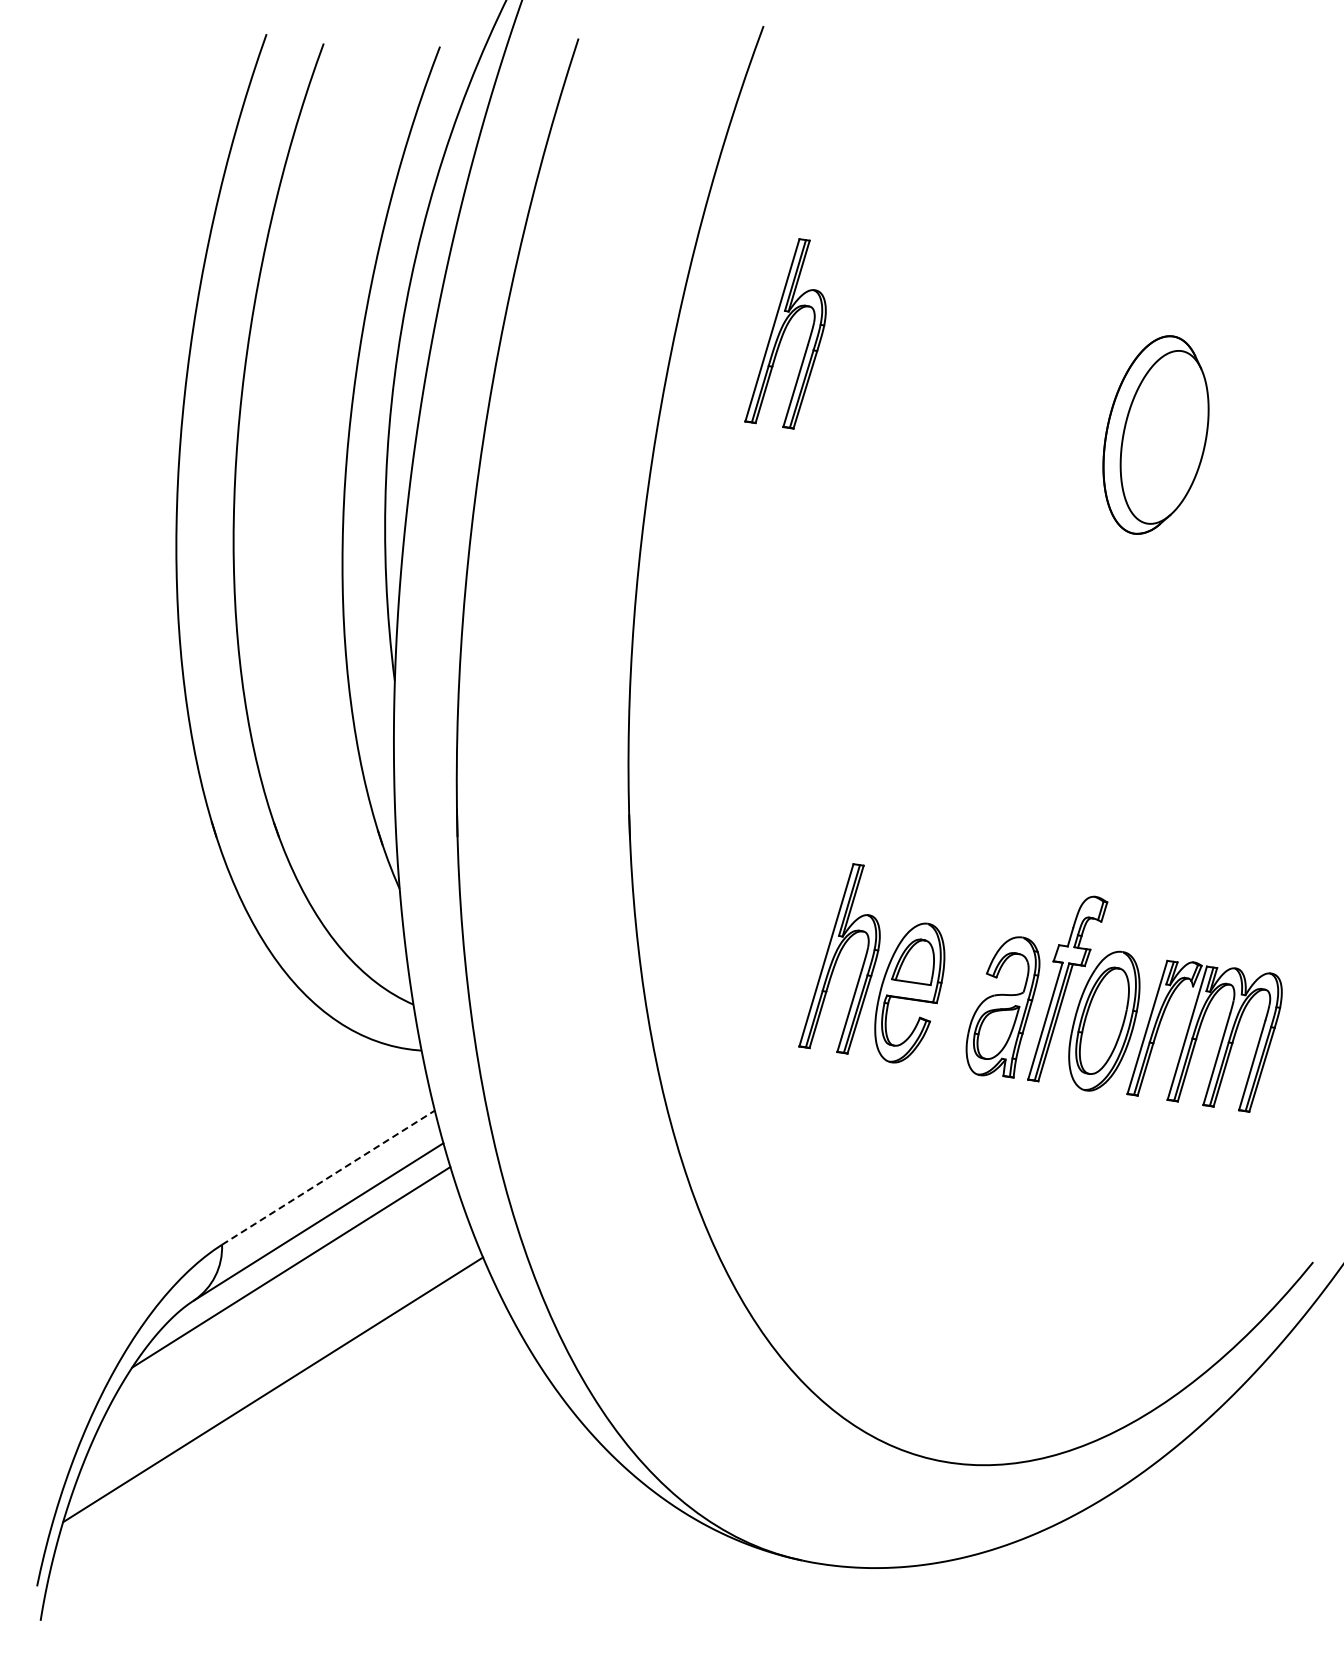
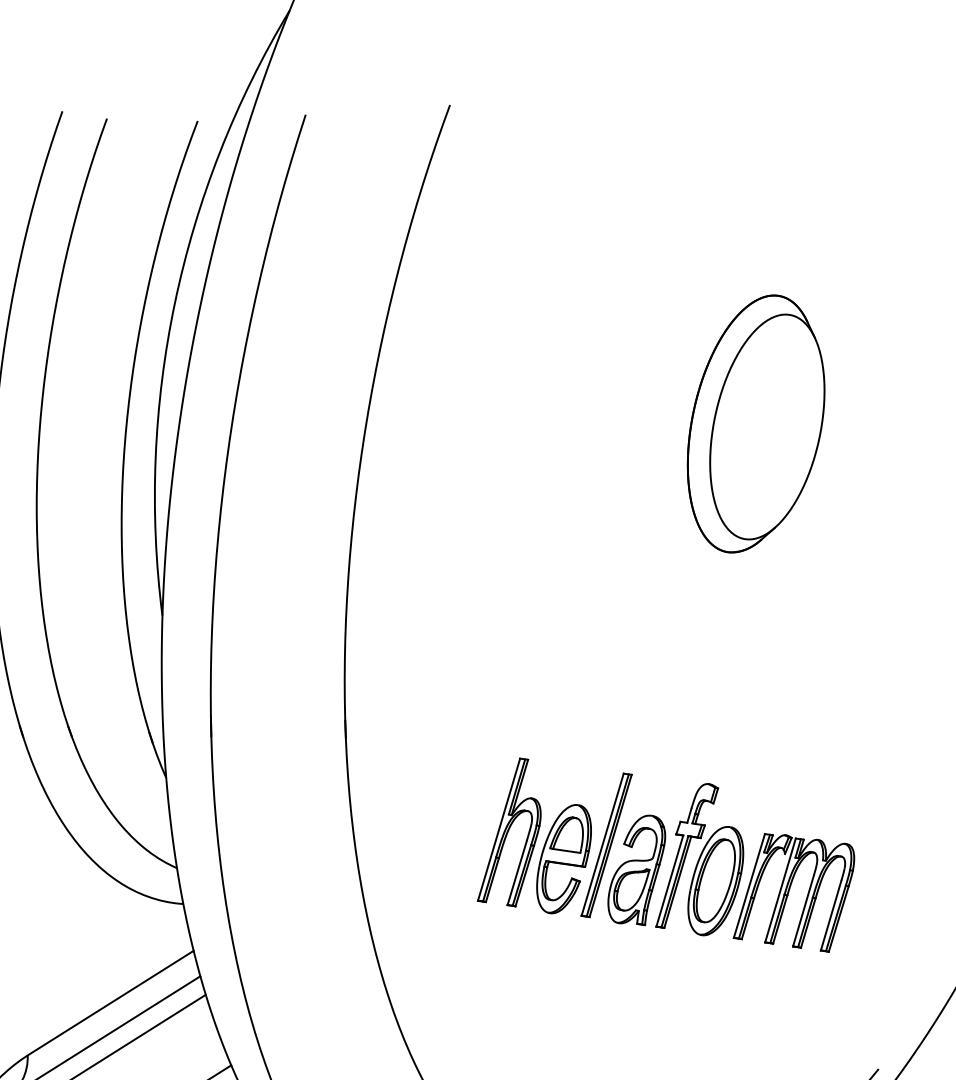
part: (785, 333) -> (467, 344), removed
part: (1155, 434) -> (755, 423), size x1.67
part: (964, 975) -> (606, 845), added
line: (328, 1177) -> (110, 1002), dashed -> solid

